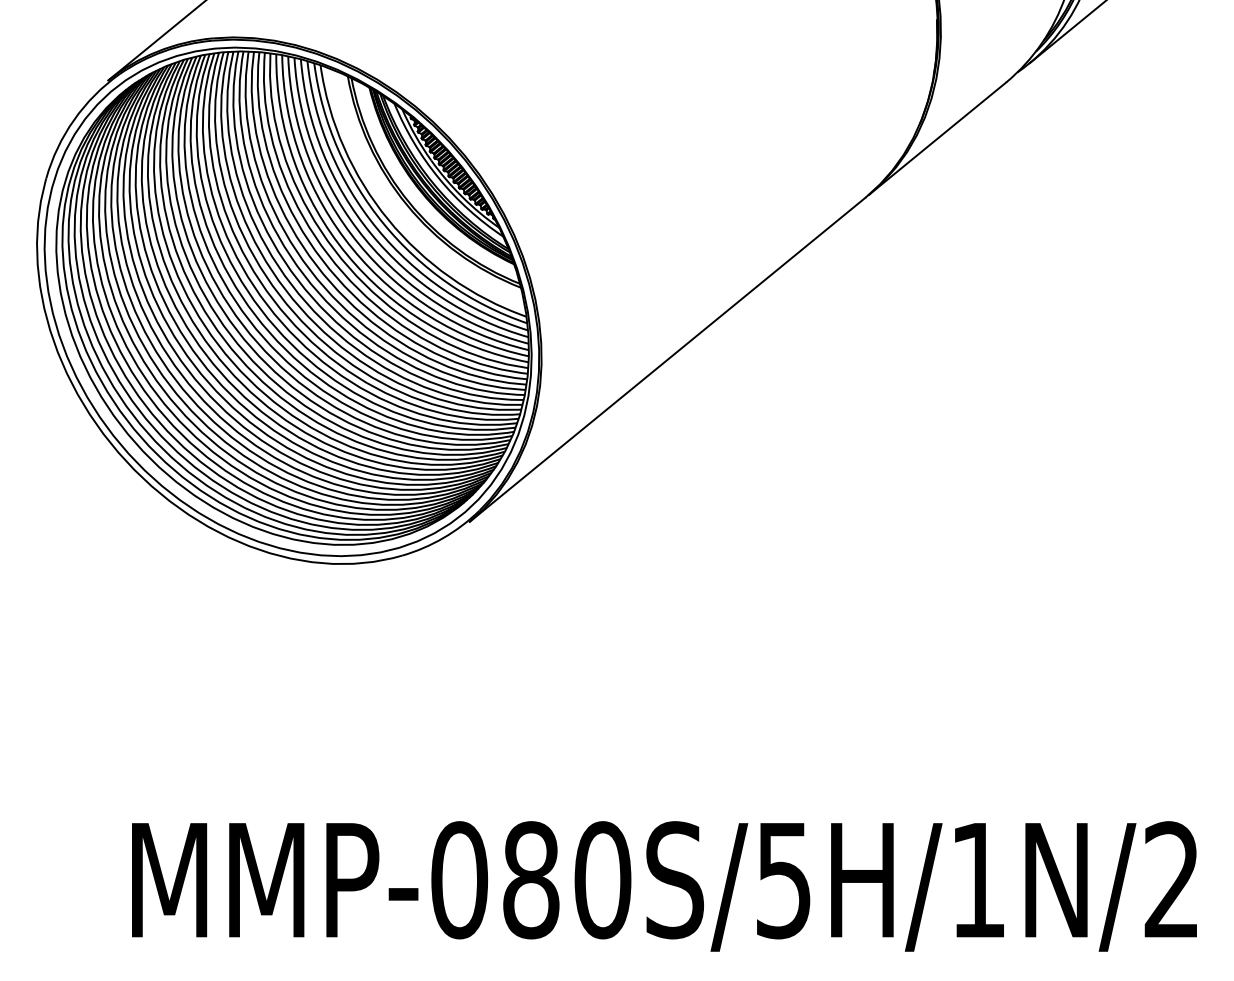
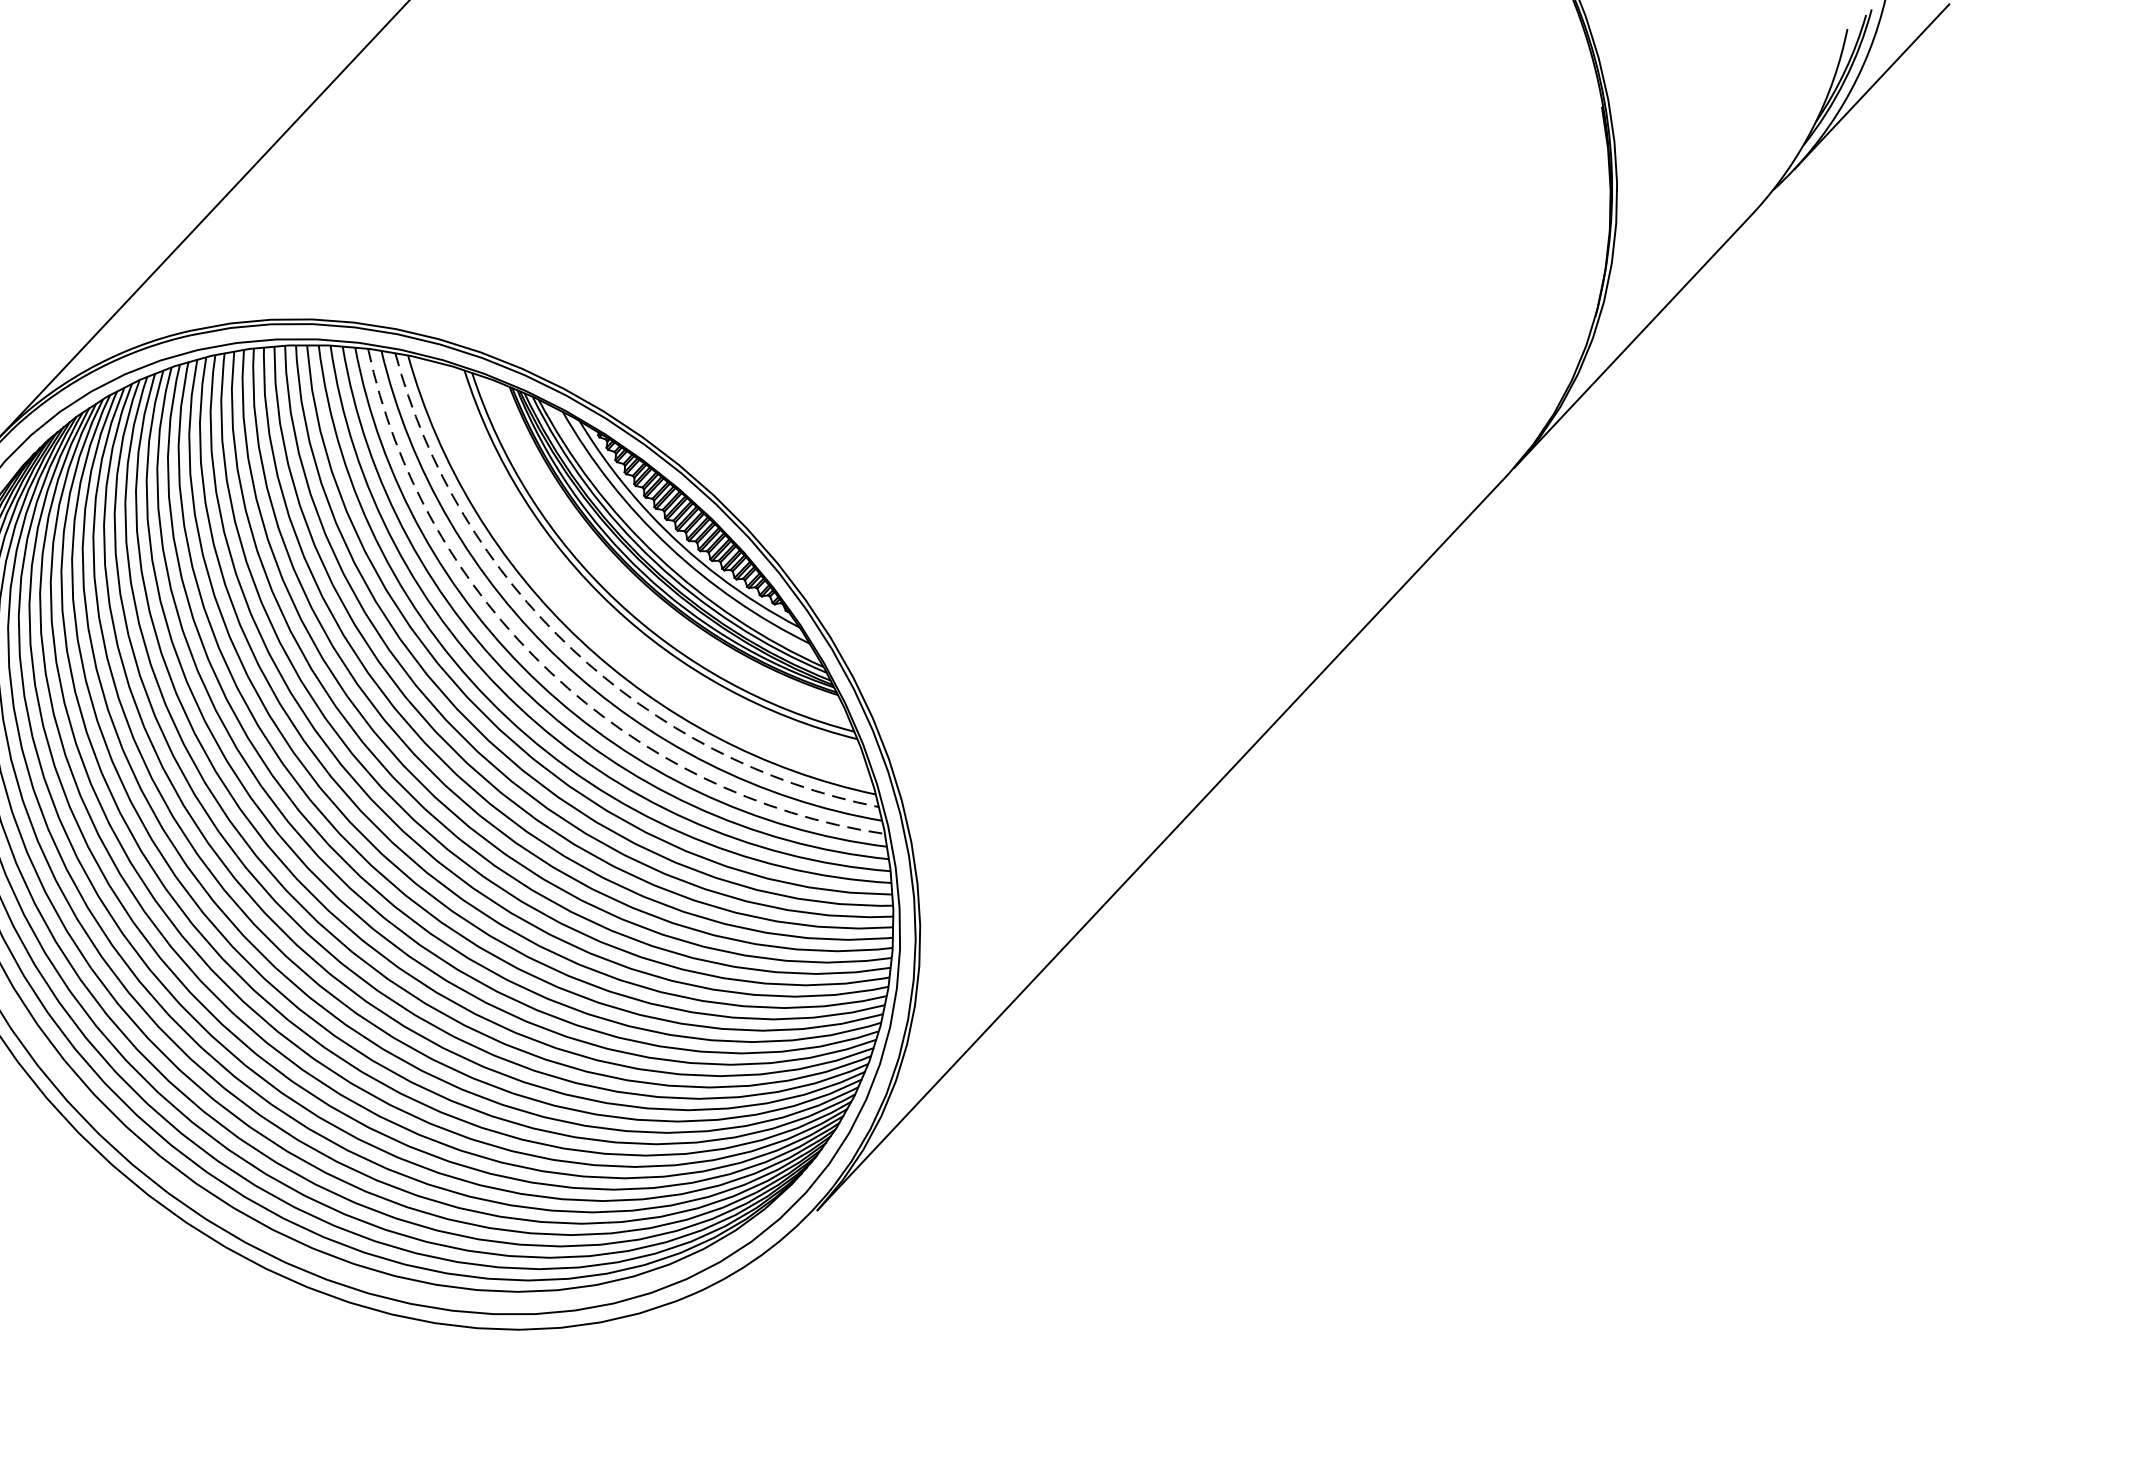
arc: (383, 223) -> (572, 648), solid -> dashed
arc: (371, 233) -> (551, 671), solid -> dashed

